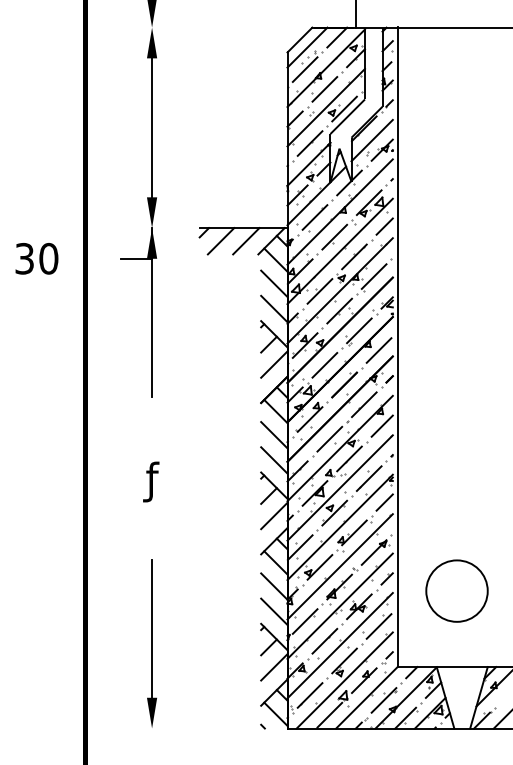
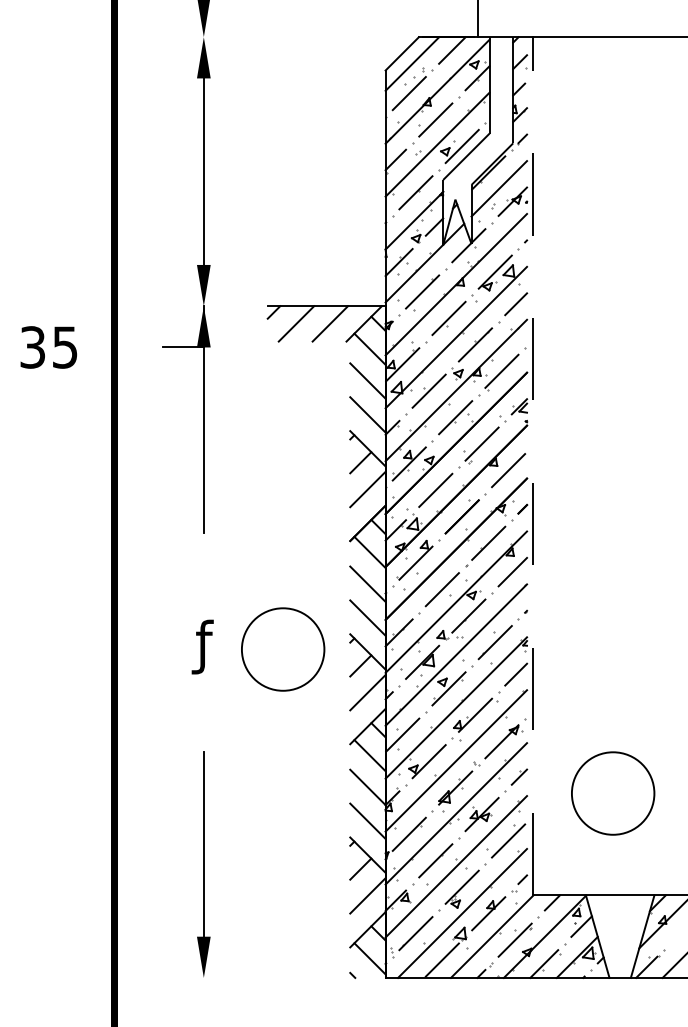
text: (49, 258) -> (65, 347), 30 -> 35
line: (397, 346) -> (533, 465), solid -> dashed
circle: (211, 483) -> (283, 649), added

